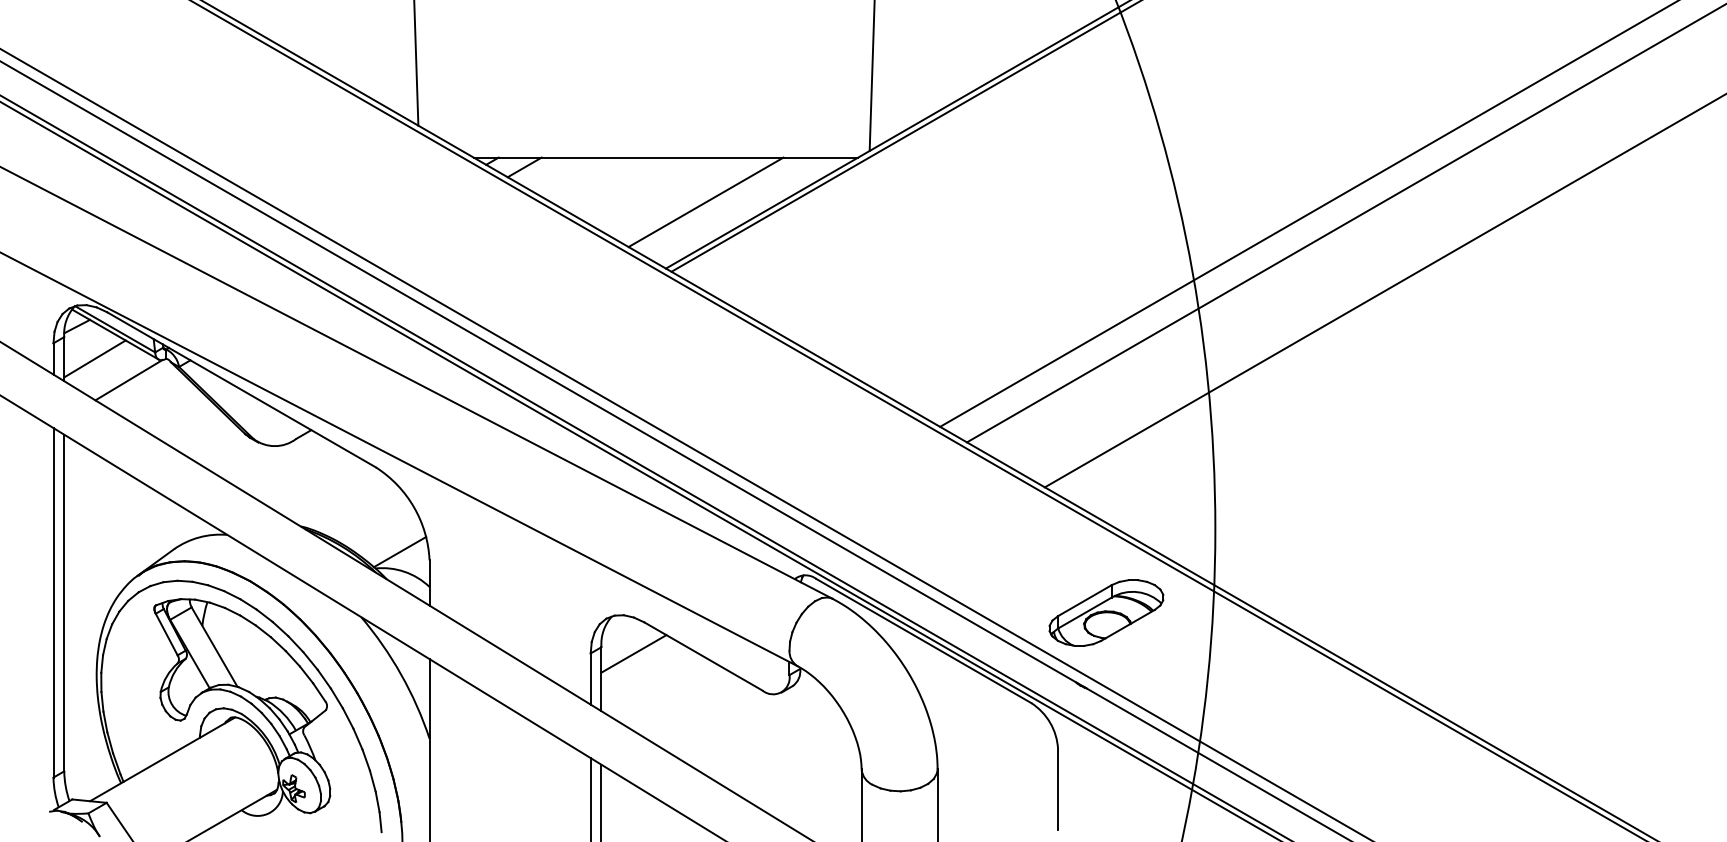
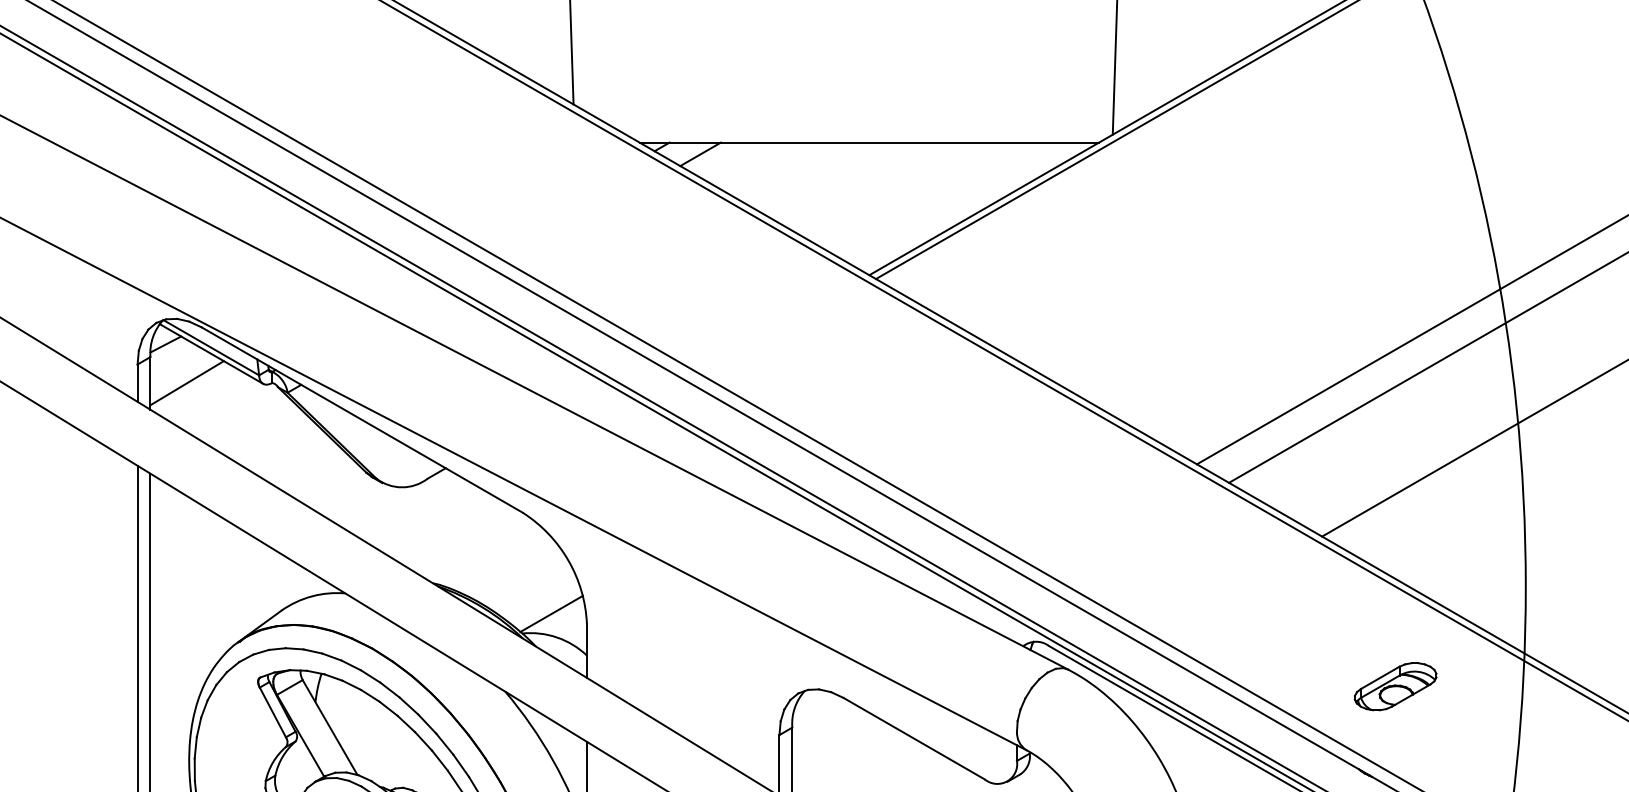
line: (705, 202) -> (916, 196), removed
line: (128, 380) -> (227, 408), removed
part: (1106, 612) -> (1395, 686), size x0.6
line: (633, 653) -> (830, 735), removed

